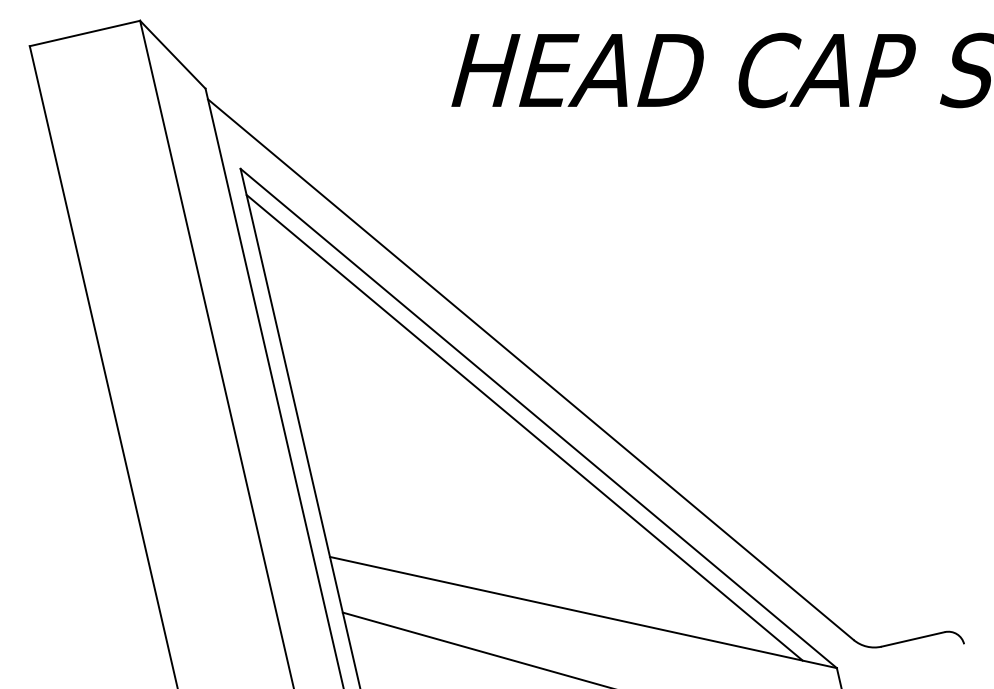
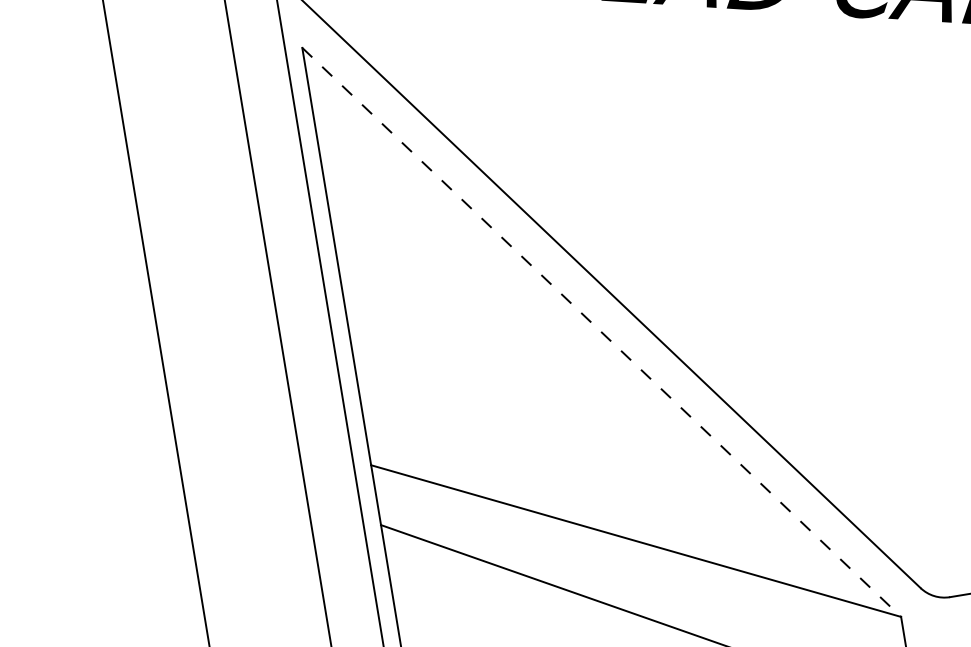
line: (538, 418) -> (601, 332), solid -> dashed
line: (524, 427) -> (585, 340), removed

